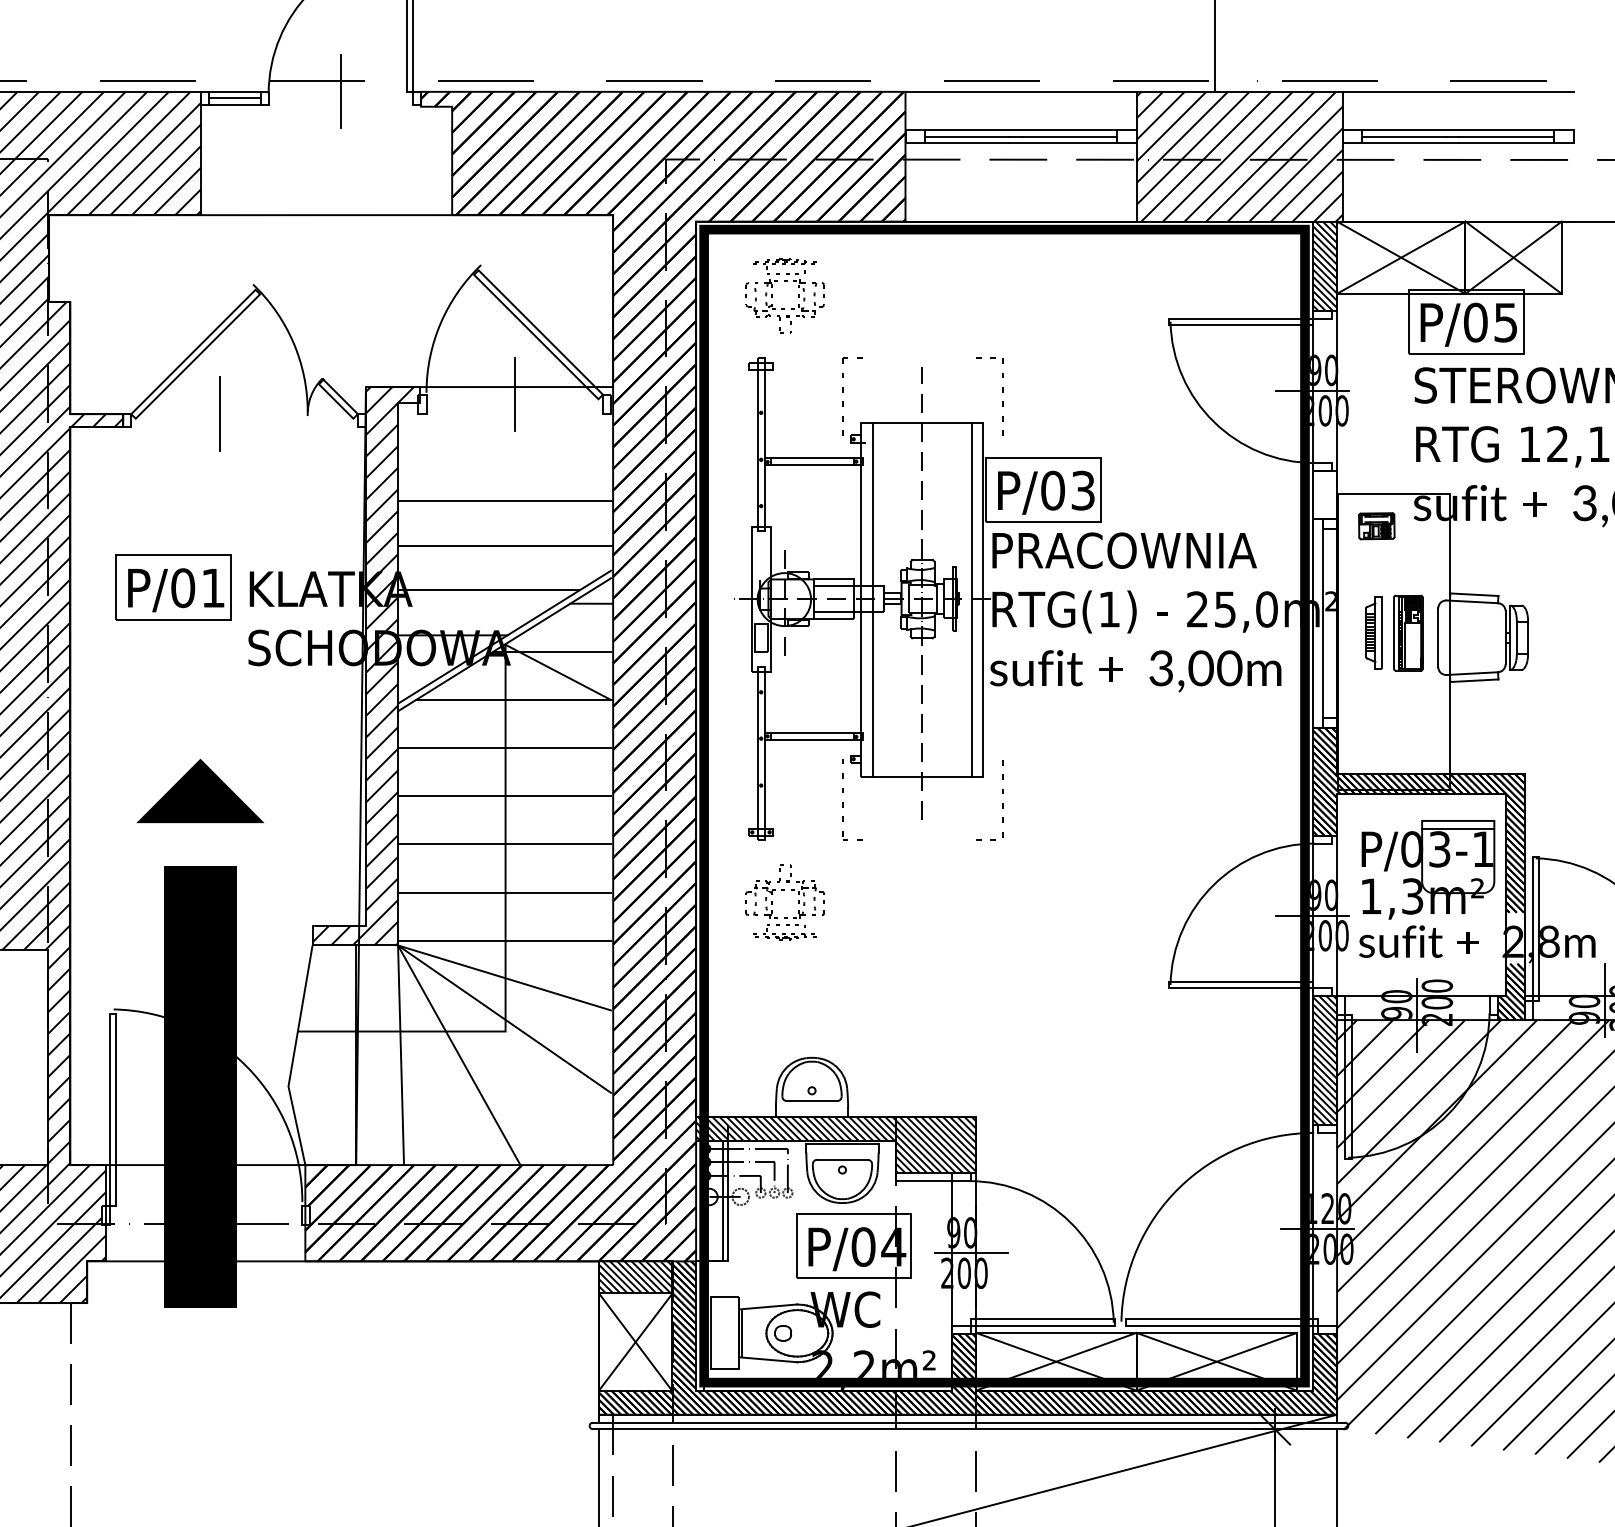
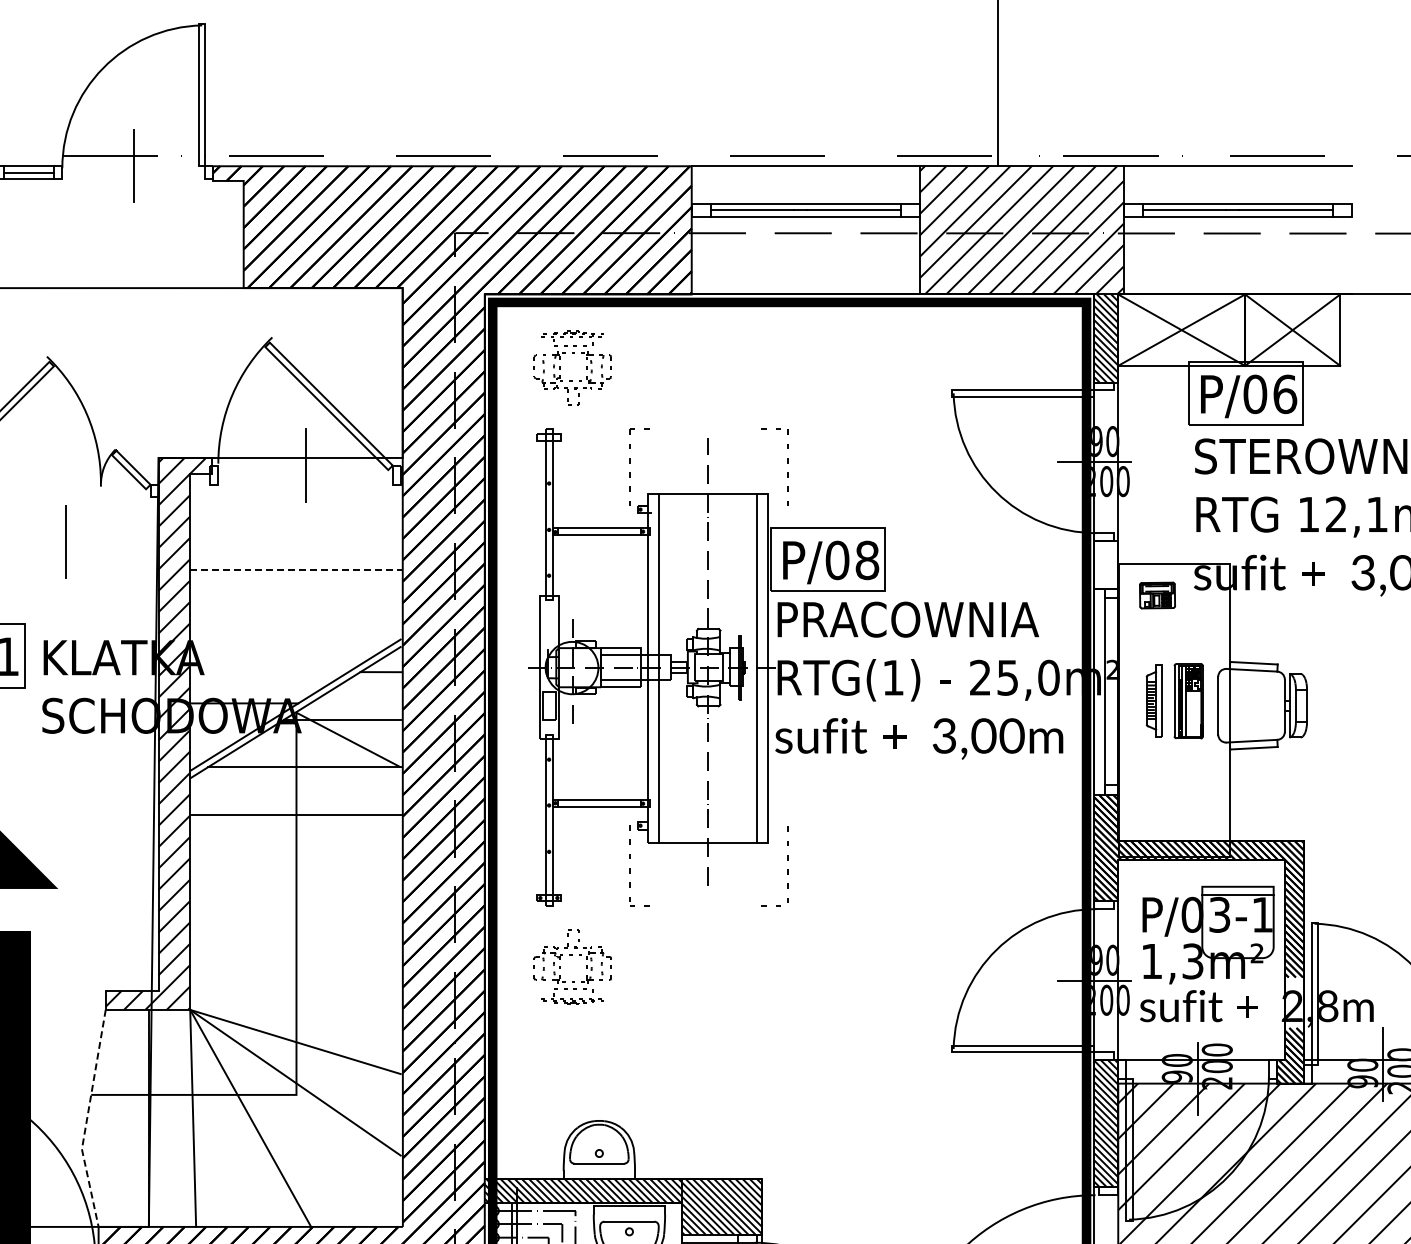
text: (1506, 322) -> (1285, 394), P/05 -> P/06
line: (219, 413) -> (66, 541), moved
text: (1083, 490) -> (867, 560), P/03 -> P/08
line: (505, 500) -> (296, 570), solid -> dashed
line: (505, 545) -> (296, 614), removed
line: (488, 590) -> (279, 659), removed
line: (504, 796) -> (295, 862), removed
line: (504, 844) -> (295, 910), removed
line: (504, 892) -> (295, 957), removed
line: (504, 940) -> (295, 1004), removed
line: (293, 1056) -> (86, 1119), solid -> dashed

